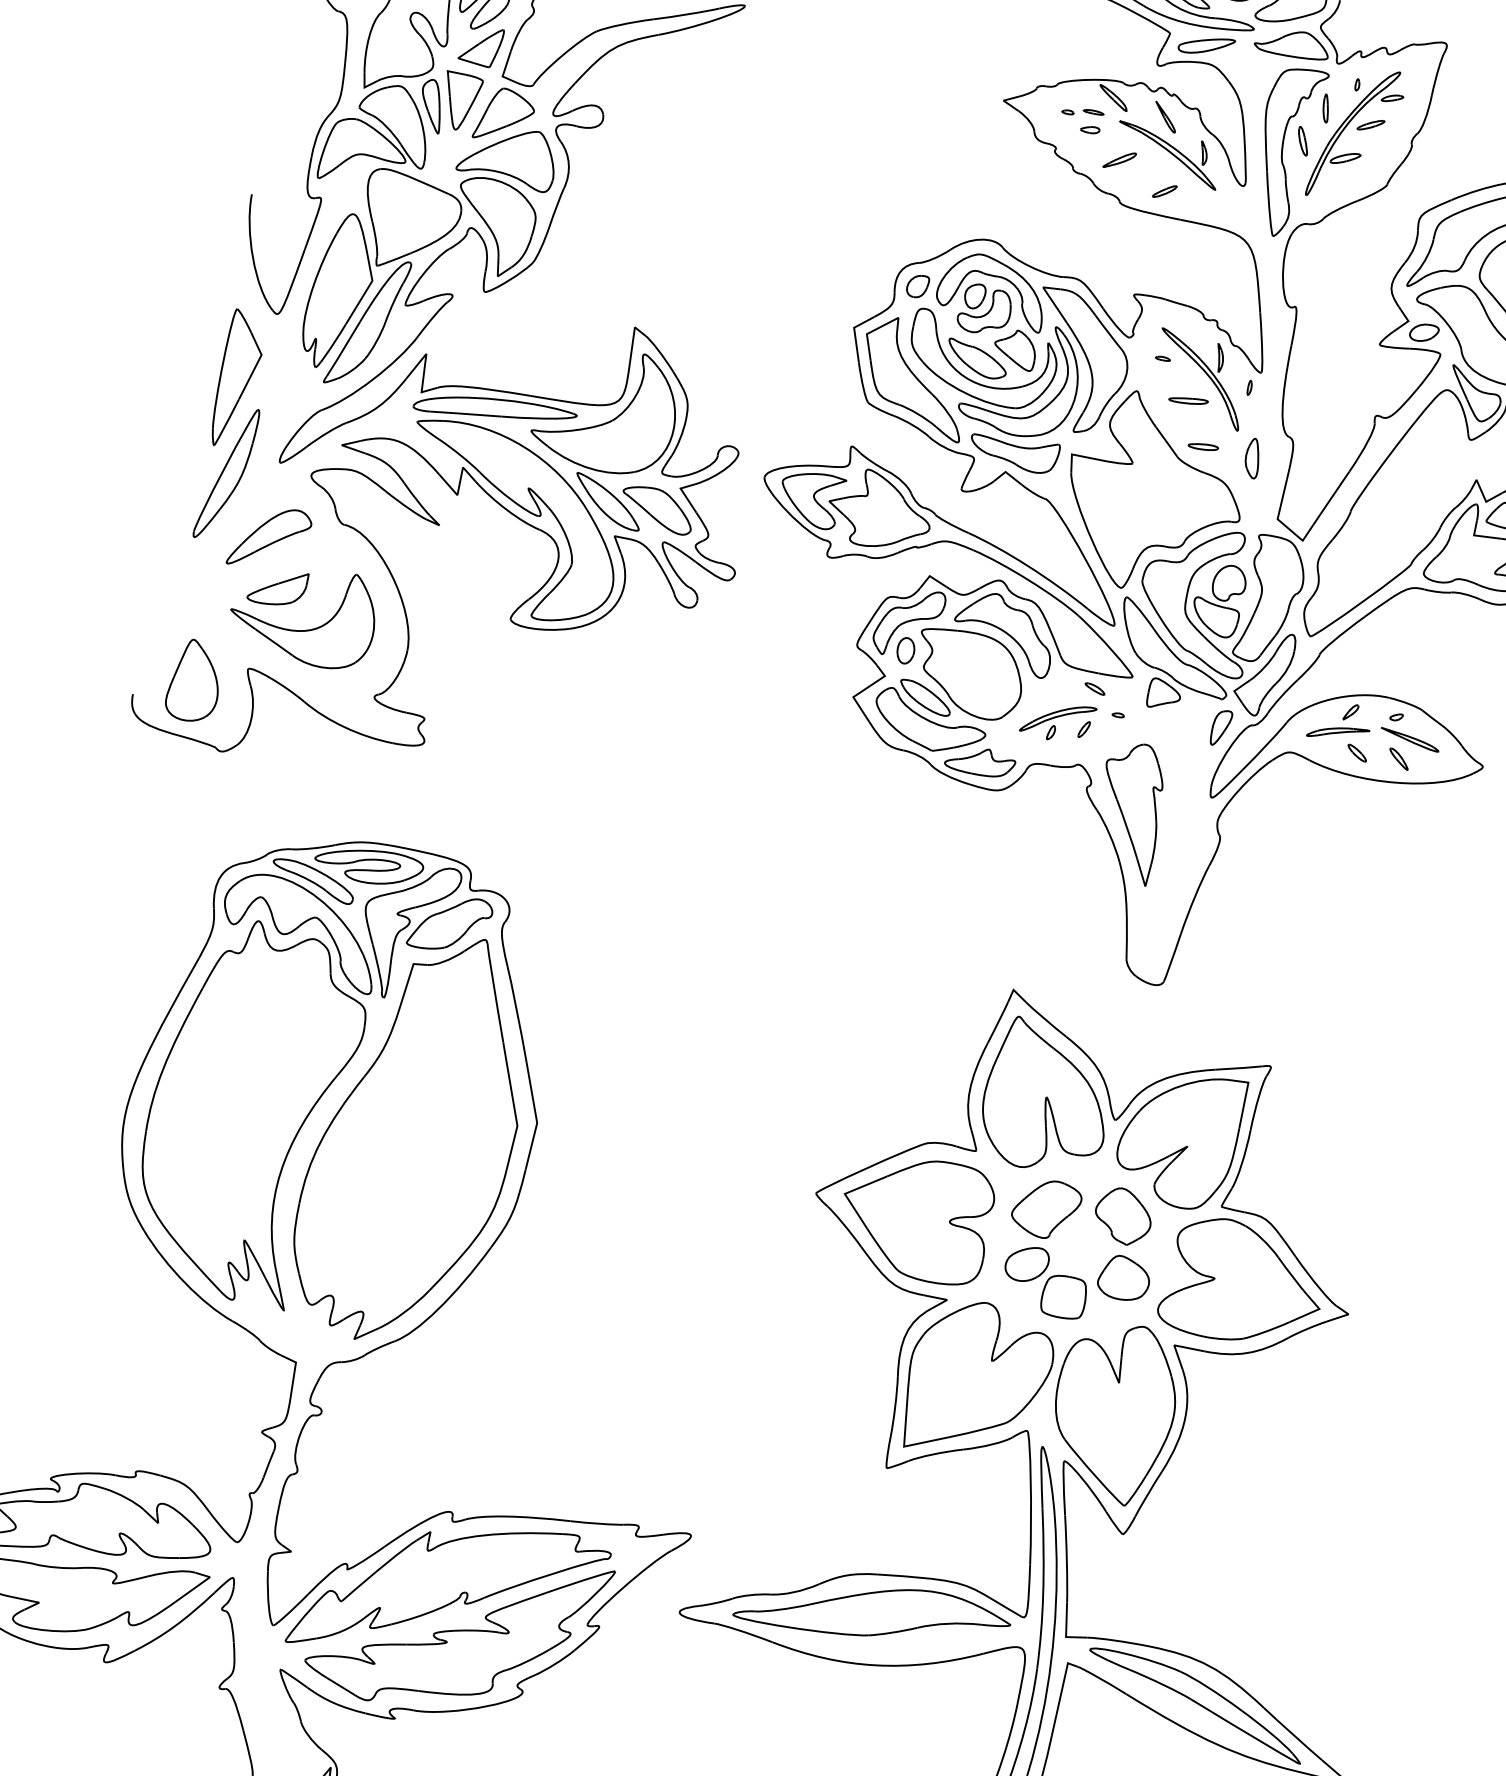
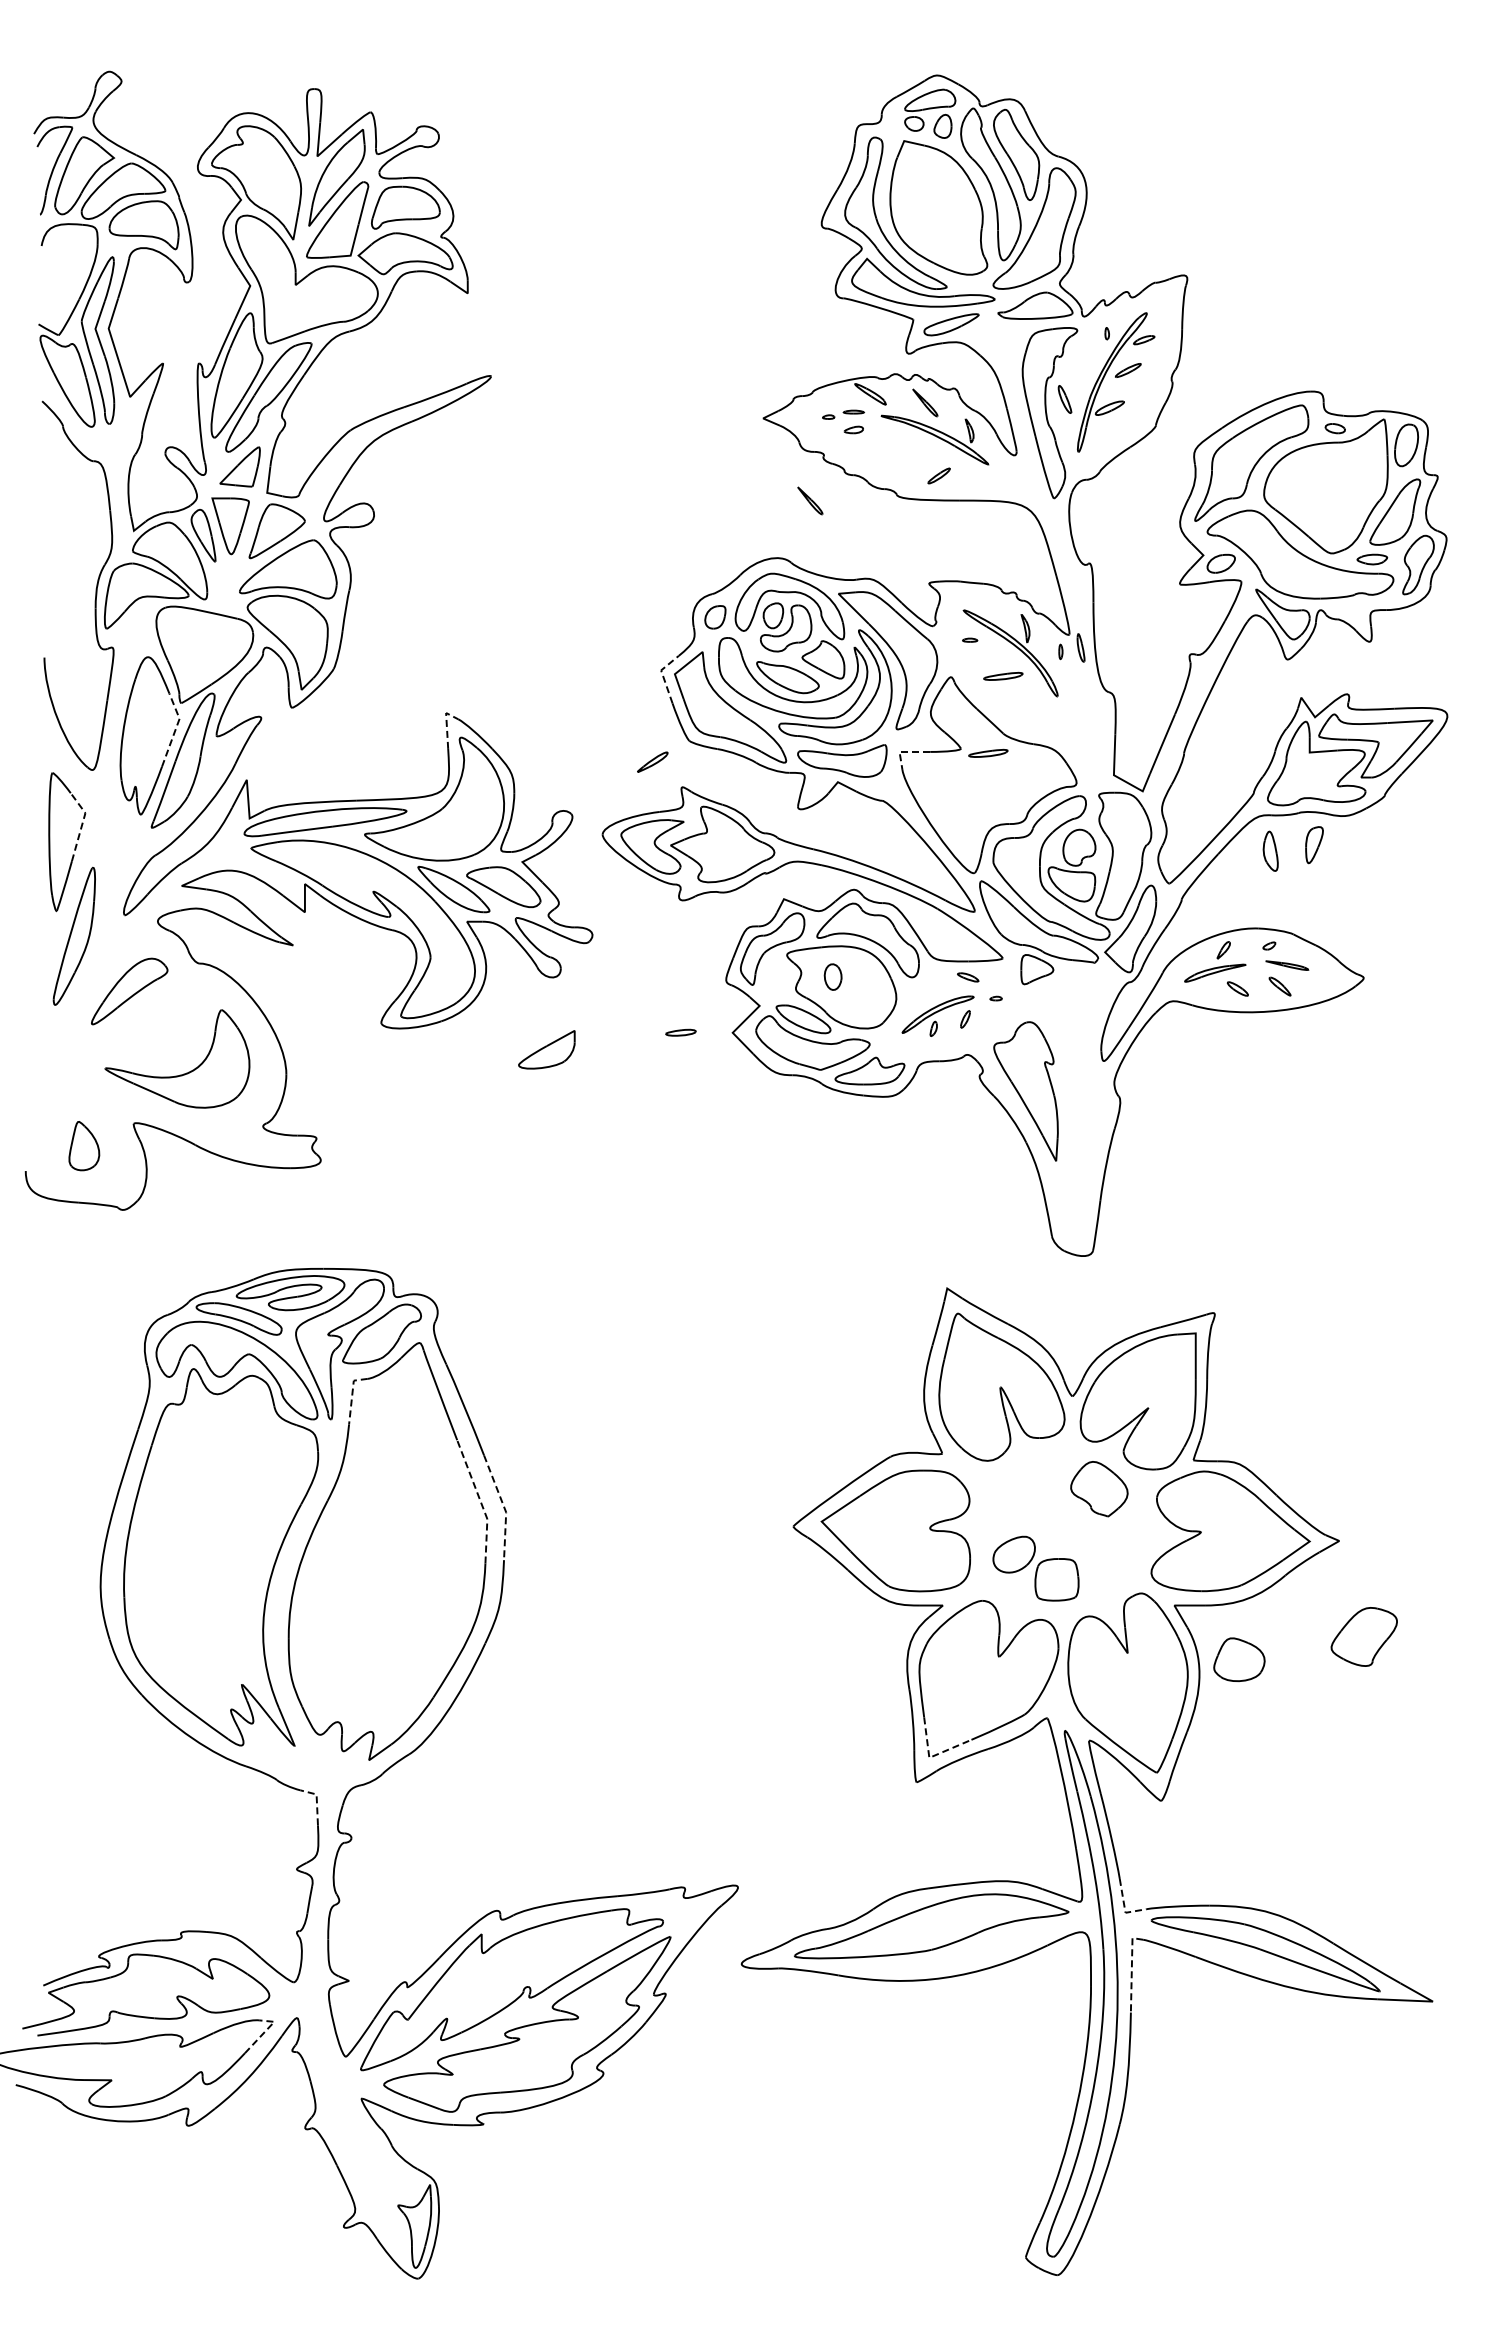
part: (1325, 107) -> (1080, 647), moved
part: (1119, 159) -> (652, 761), moved
part: (1033, 190) -> (810, 500), added
line: (366, 290) -> (175, 729), solid -> dashed
line: (854, 333) -> (662, 675), solid -> dashed
line: (633, 336) -> (446, 722), solid -> dashed
line: (256, 365) -> (82, 824), solid -> dashed
part: (1202, 446) -> (680, 1032), moved
line: (1076, 454) -> (904, 751), solid -> dashed
part: (1252, 457) -> (1270, 850), moved
part: (1159, 472) -> (988, 752), added
part: (277, 586) -> (546, 1049), moved
part: (905, 650) -> (832, 976), moved
part: (195, 680) -> (84, 1145), size x0.6
part: (1221, 728) -> (1314, 845), moved
part: (1410, 739) -> (1287, 965), size x0.7
line: (409, 978) -> (352, 1395), solid -> dashed
line: (514, 1106) -> (480, 1500), solid -> dashed
line: (536, 1116) -> (504, 1506), solid -> dashed
part: (1045, 1208) -> (1363, 1636), moved
part: (1124, 1278) -> (1239, 1659), moved
line: (294, 1368) -> (316, 1800), solid -> dashed
line: (906, 1446) -> (931, 1757), solid -> dashed
line: (199, 1584) -> (265, 2031), solid -> dashed
line: (1066, 1631) -> (1124, 1907), solid -> dashed
line: (1060, 1693) -> (1131, 1969), solid -> dashed

